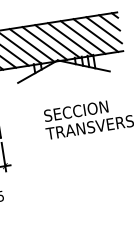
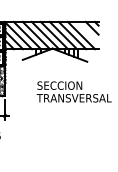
line: (103, 29) -> (87, 32), removed

